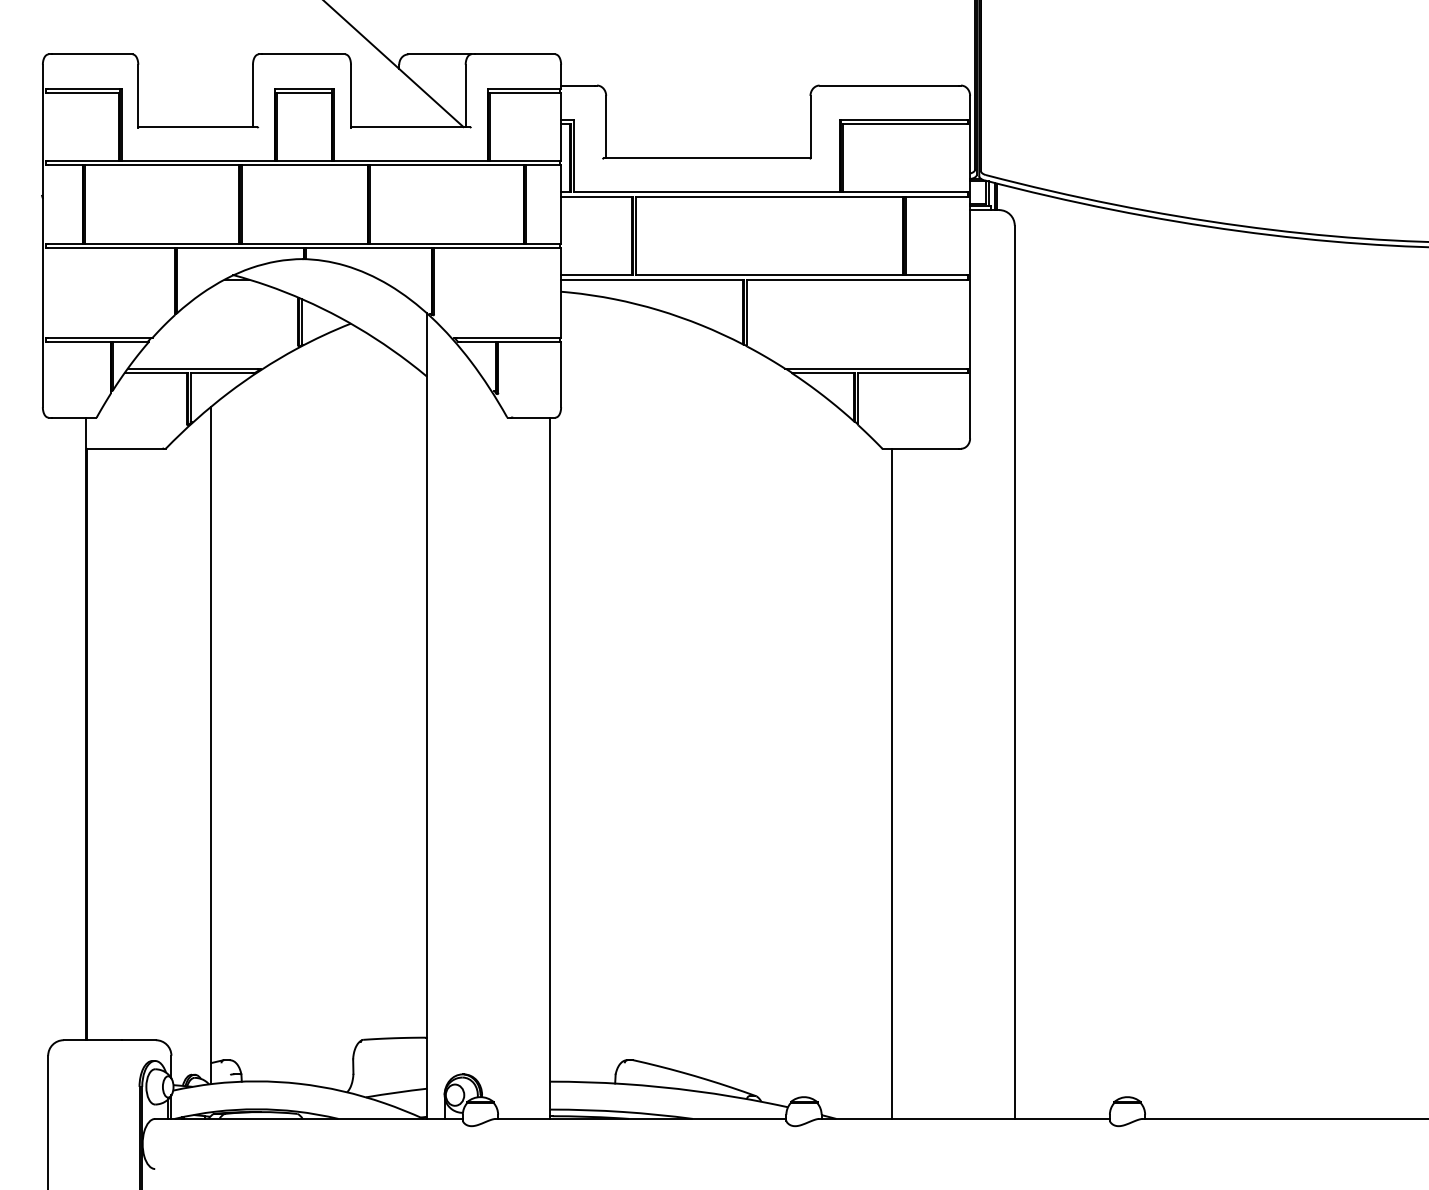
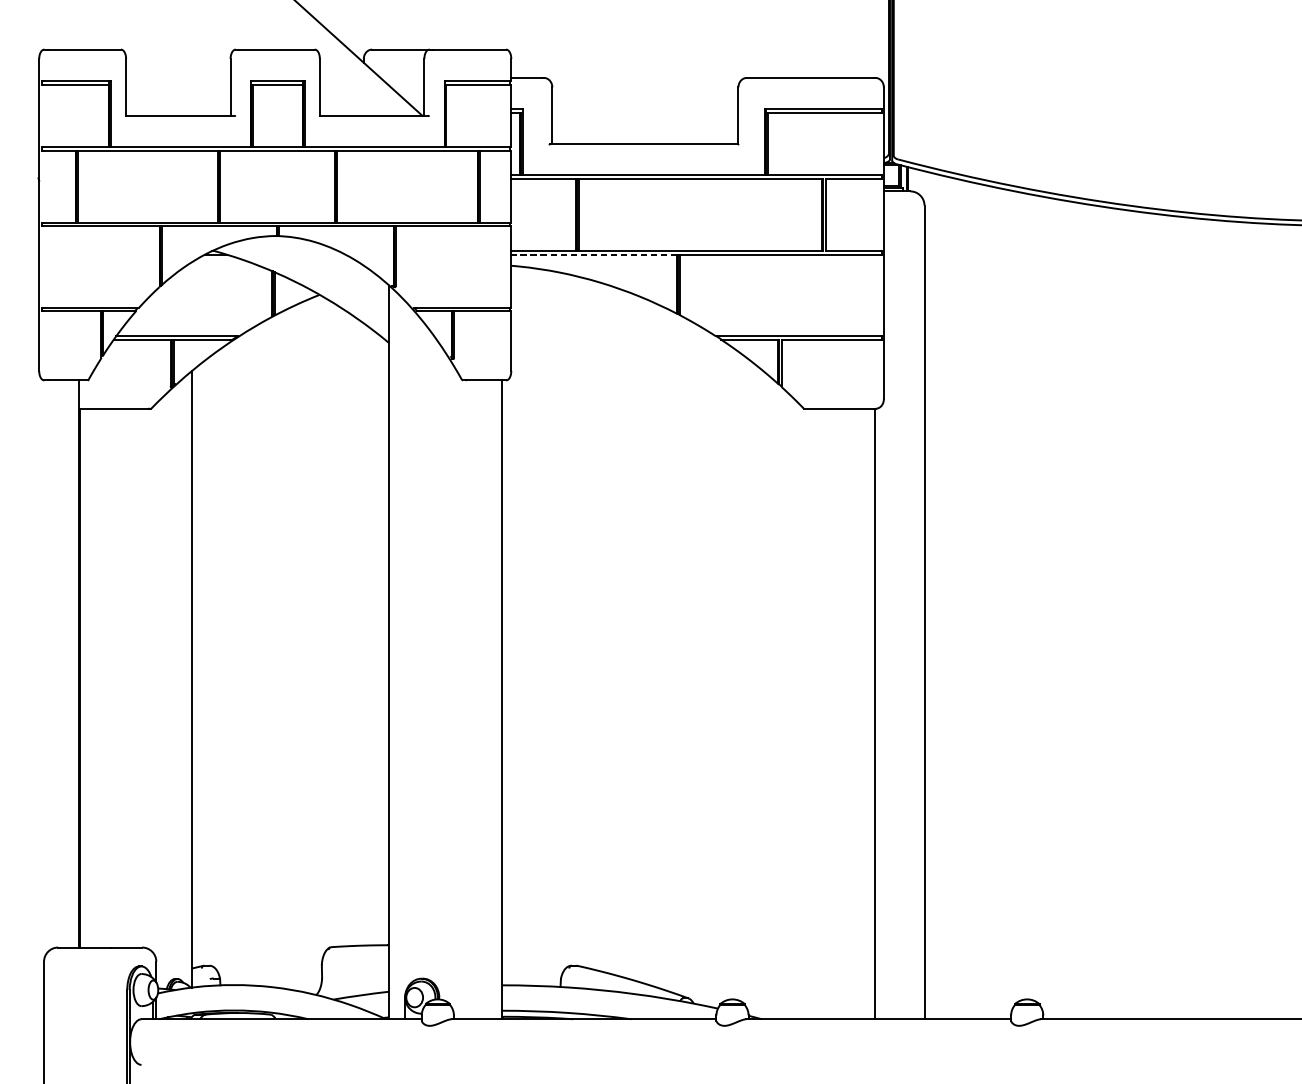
line: (651, 279) -> (593, 254), solid -> dashed
line: (891, 783) -> (875, 713), moved

